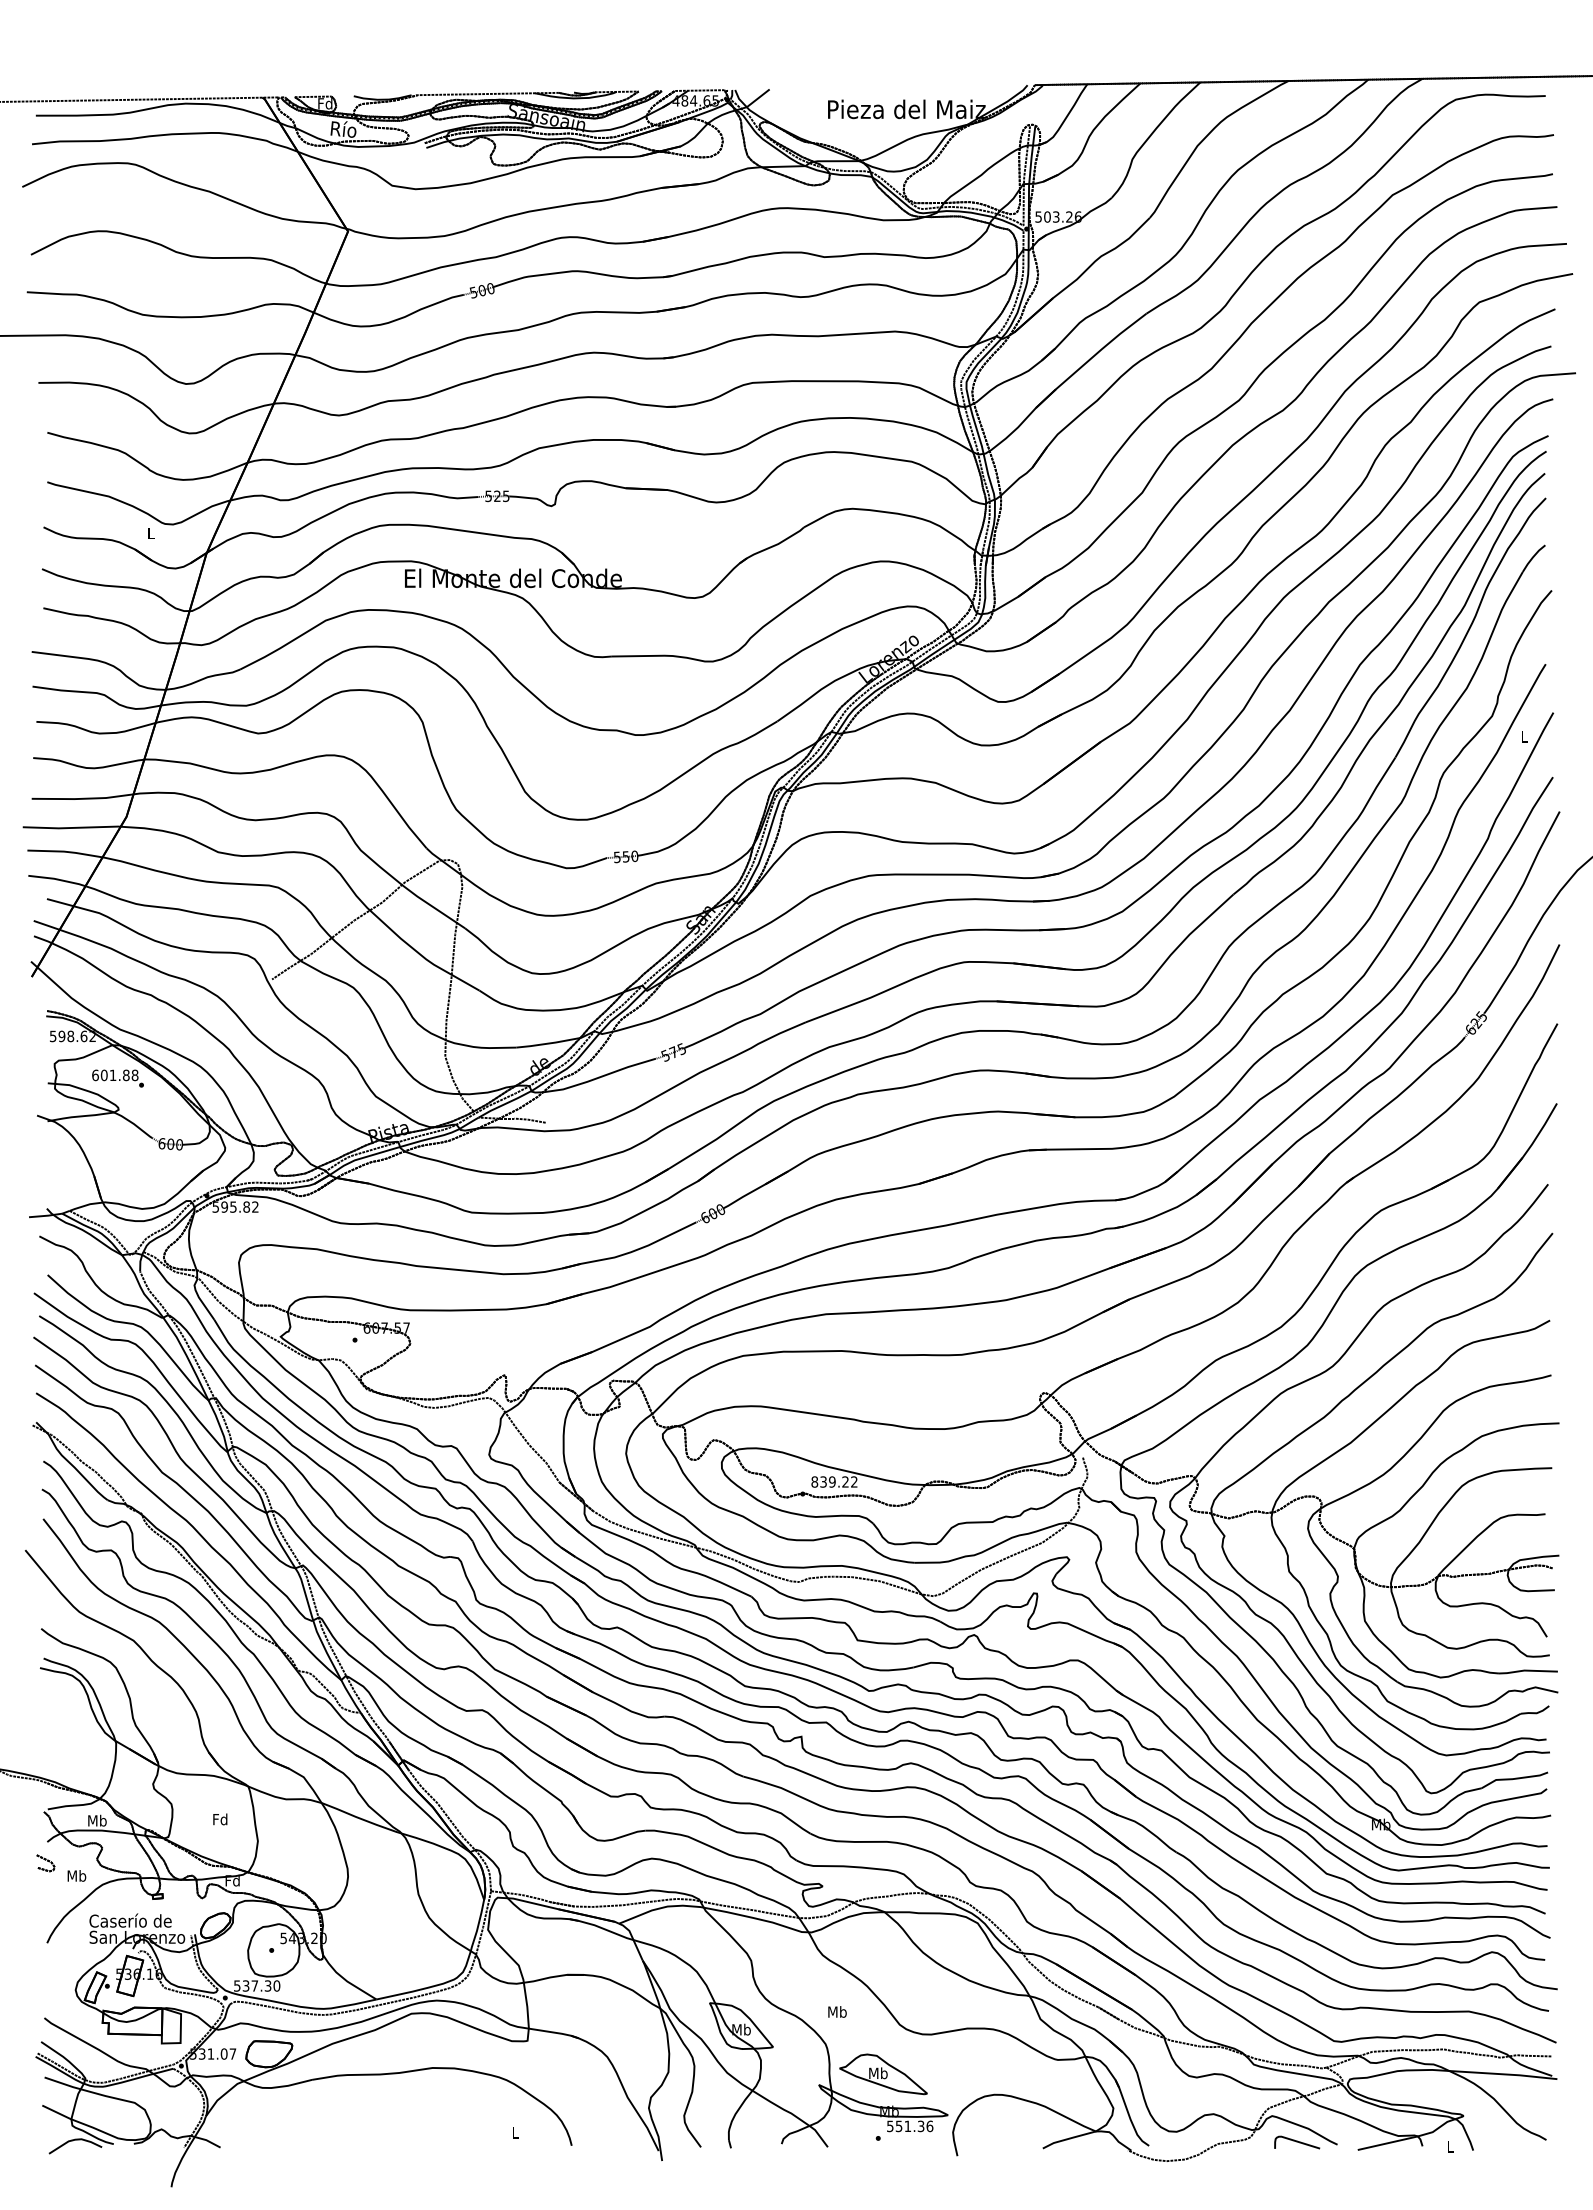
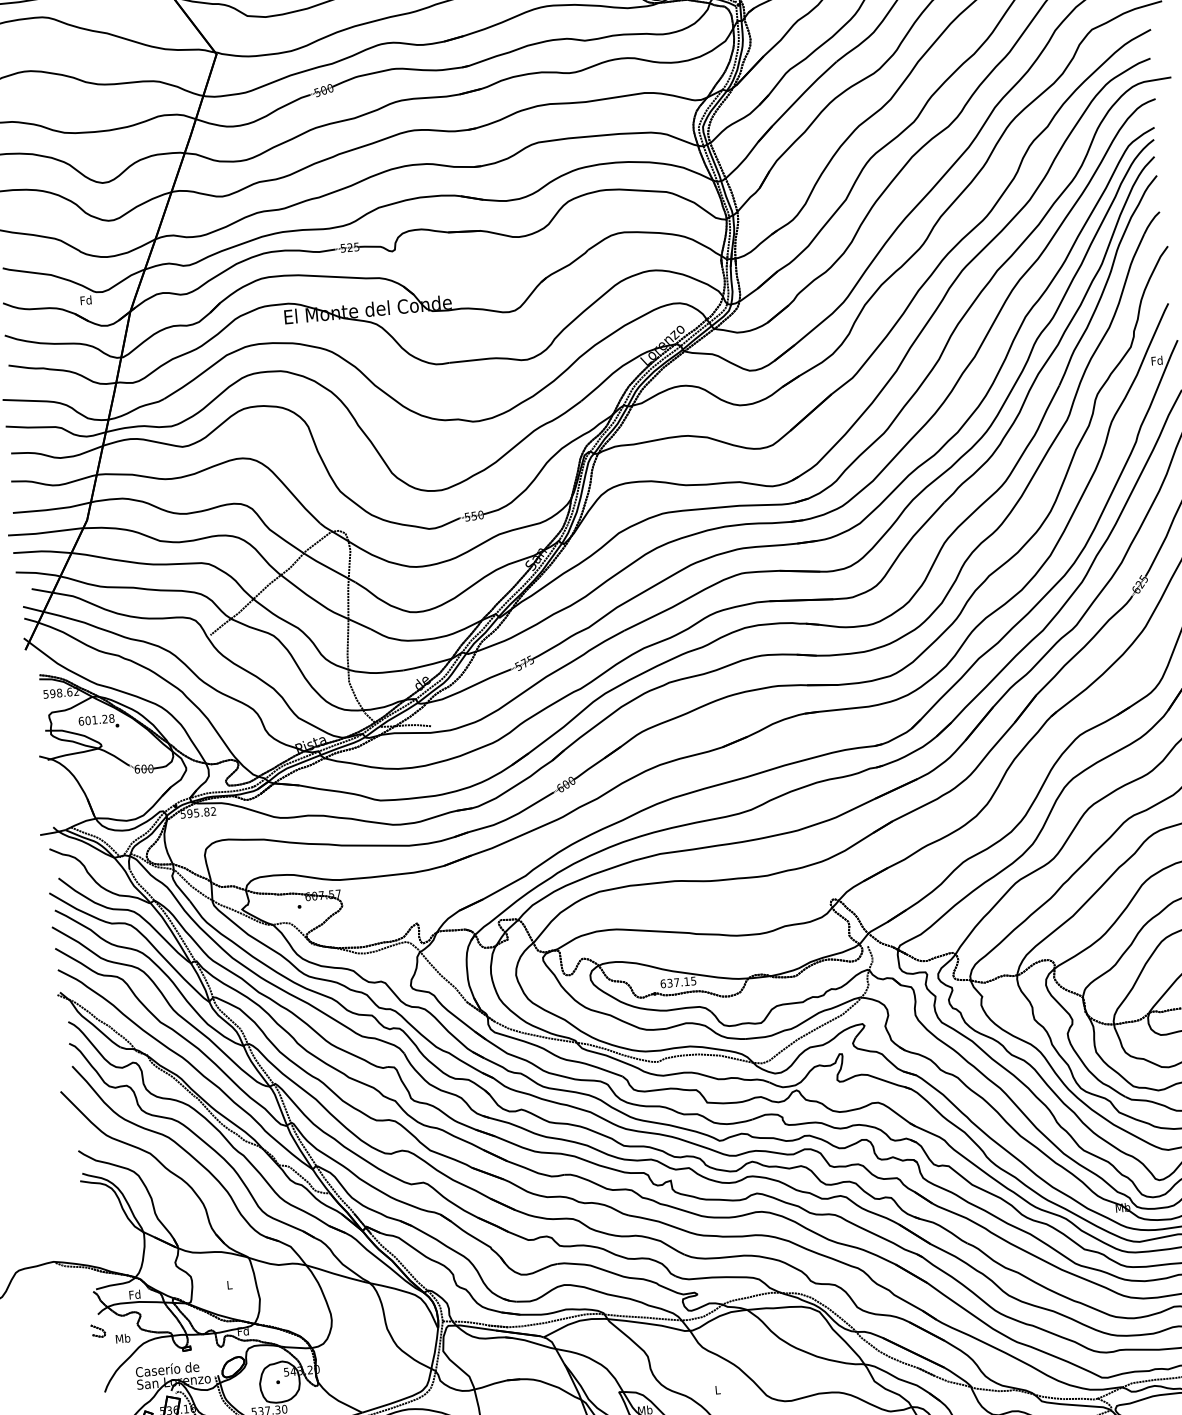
text: (150, 533) -> (85, 300), L -> Fd
text: (1524, 736) -> (1157, 360), L -> Fd
text: (126, 1075) -> (105, 719), 601.88 -> 601.28
text: (834, 1481) -> (678, 982), 839.22 -> 637.15
text: (220, 1819) -> (229, 1285), Fd -> L
text: (97, 1820) -> (135, 1294), Mb -> Fd
text: (837, 2011) -> (717, 1389), Mb -> L

